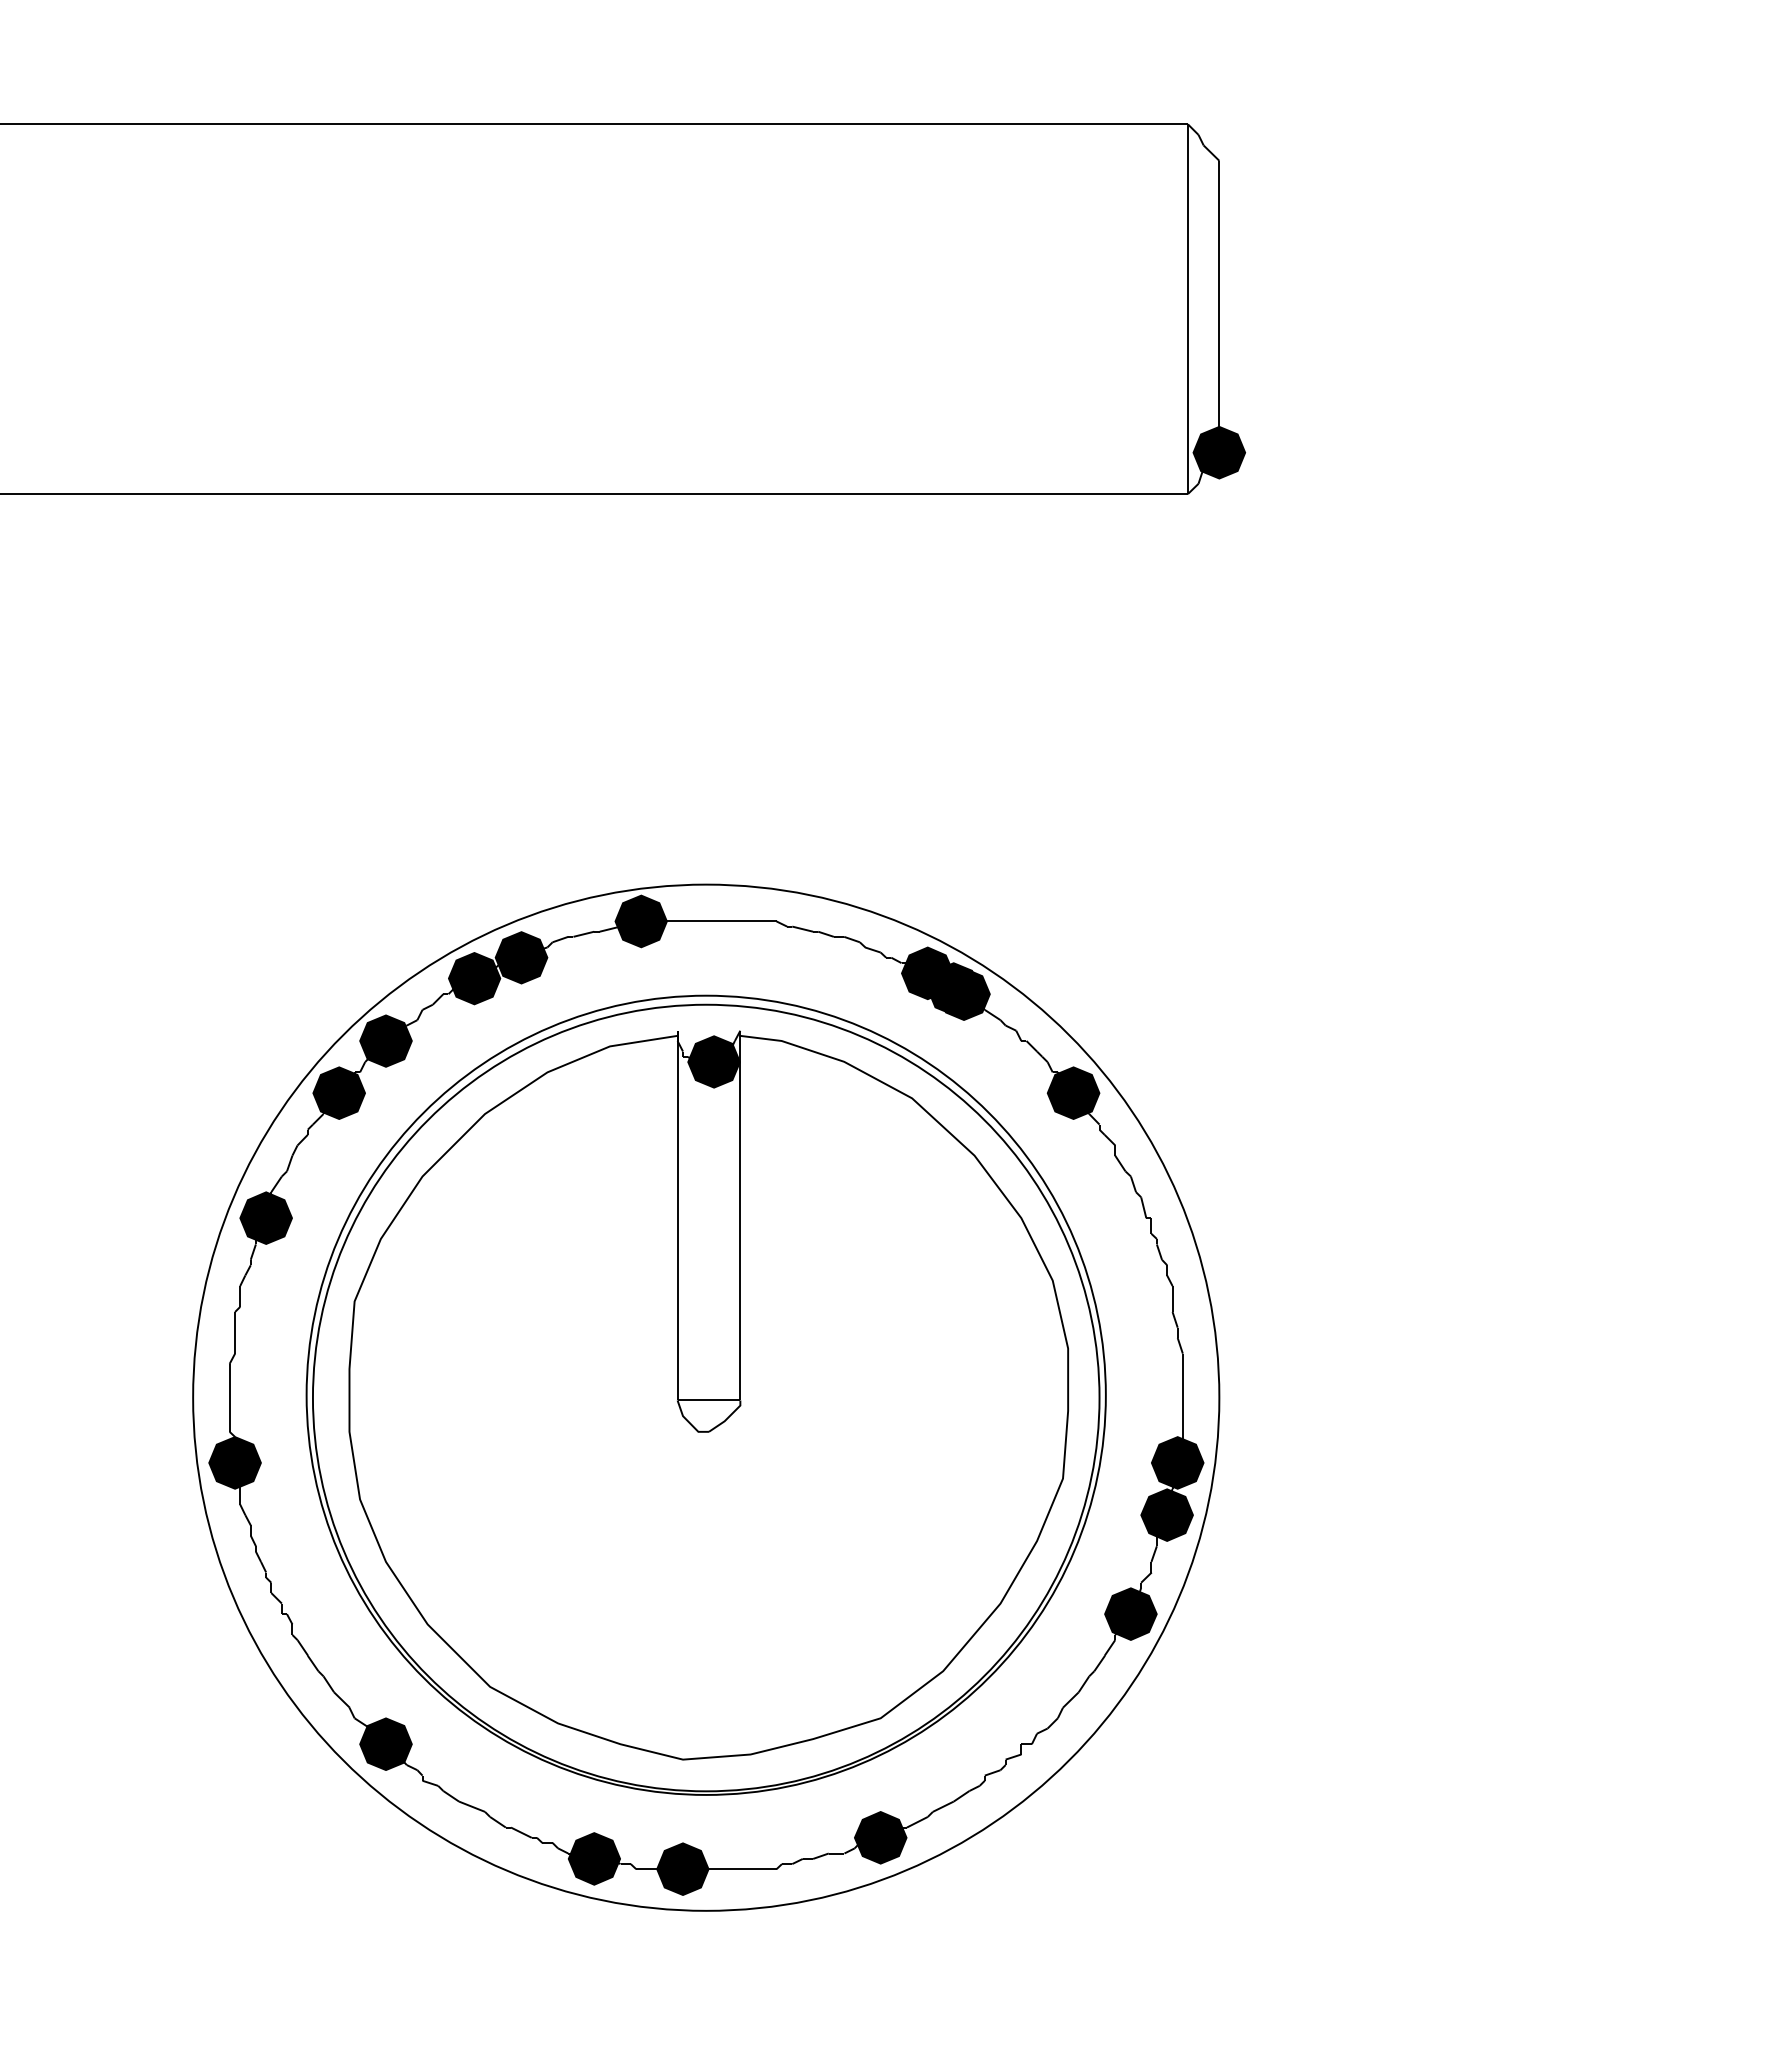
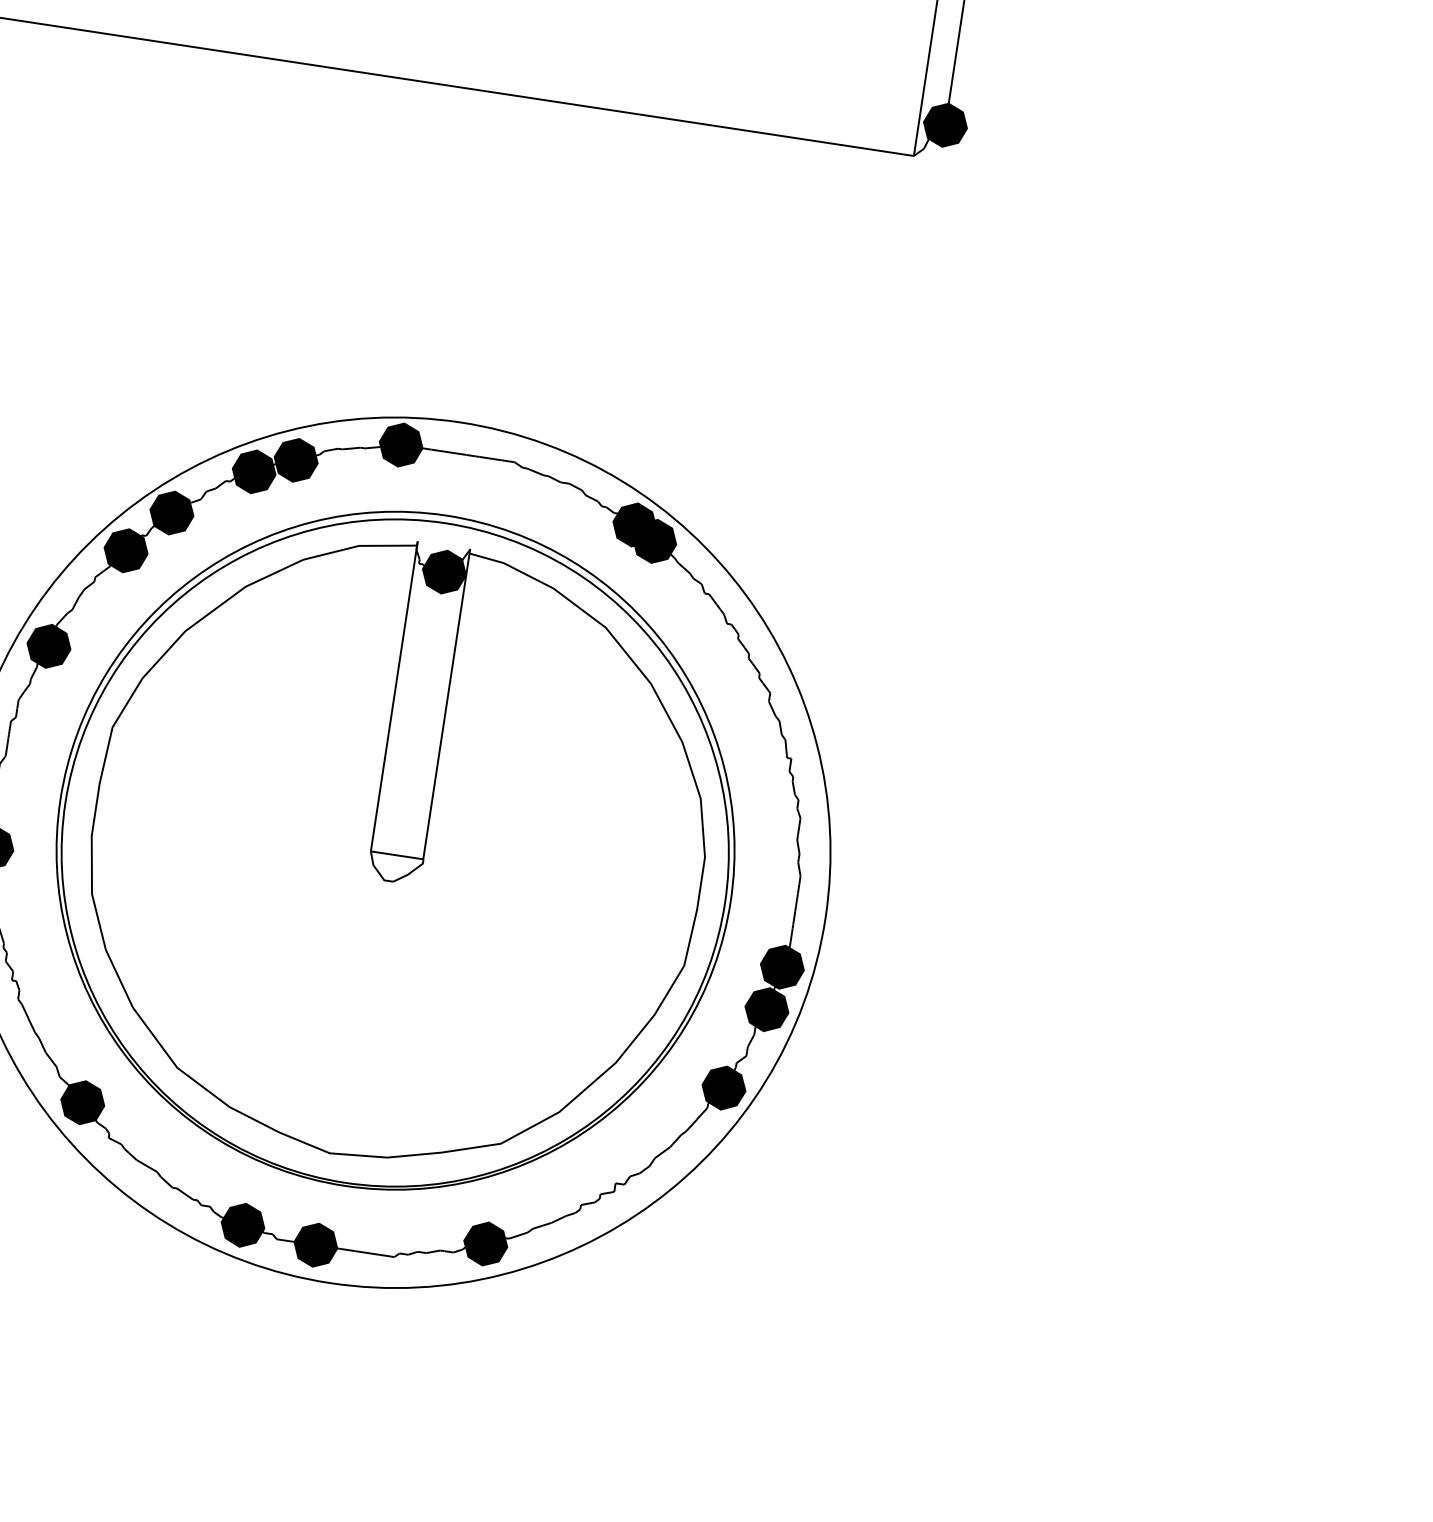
fill: (963, 994) -> (662, 547), removed
fill: (1073, 1093) -> (741, 644), removed

